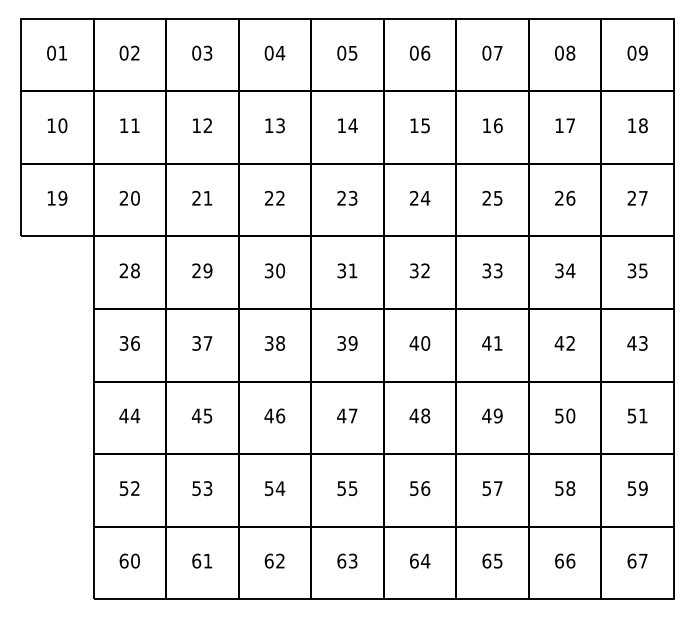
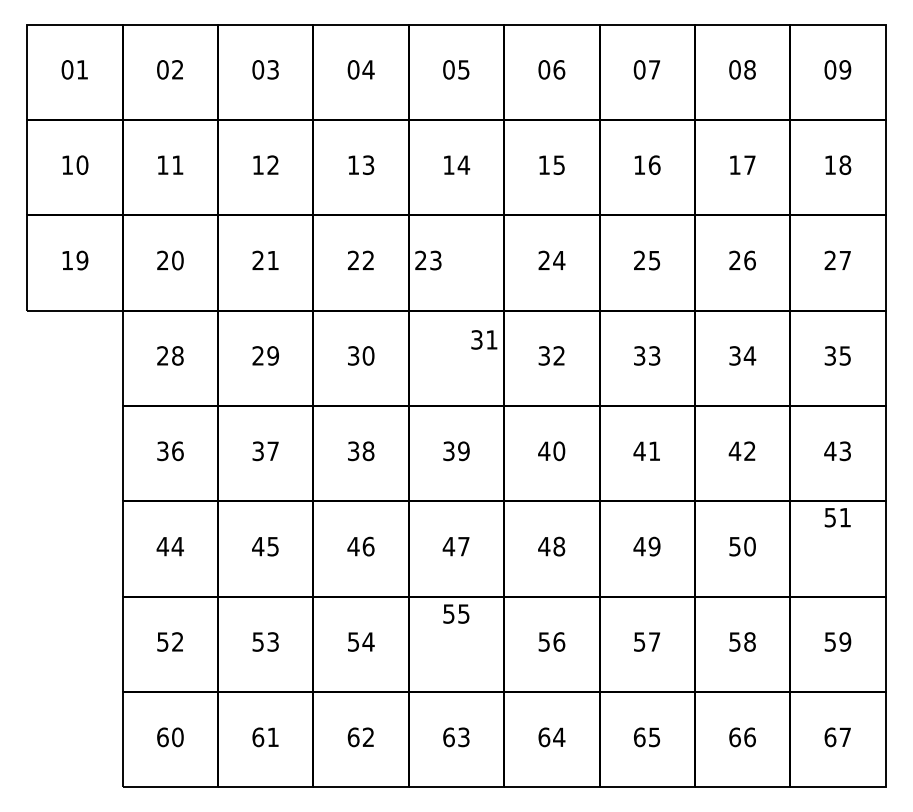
text: (347, 198) -> (428, 260), moved
text: (347, 270) -> (484, 339), moved
text: (637, 415) -> (837, 517), moved
text: (347, 488) -> (456, 613), moved

